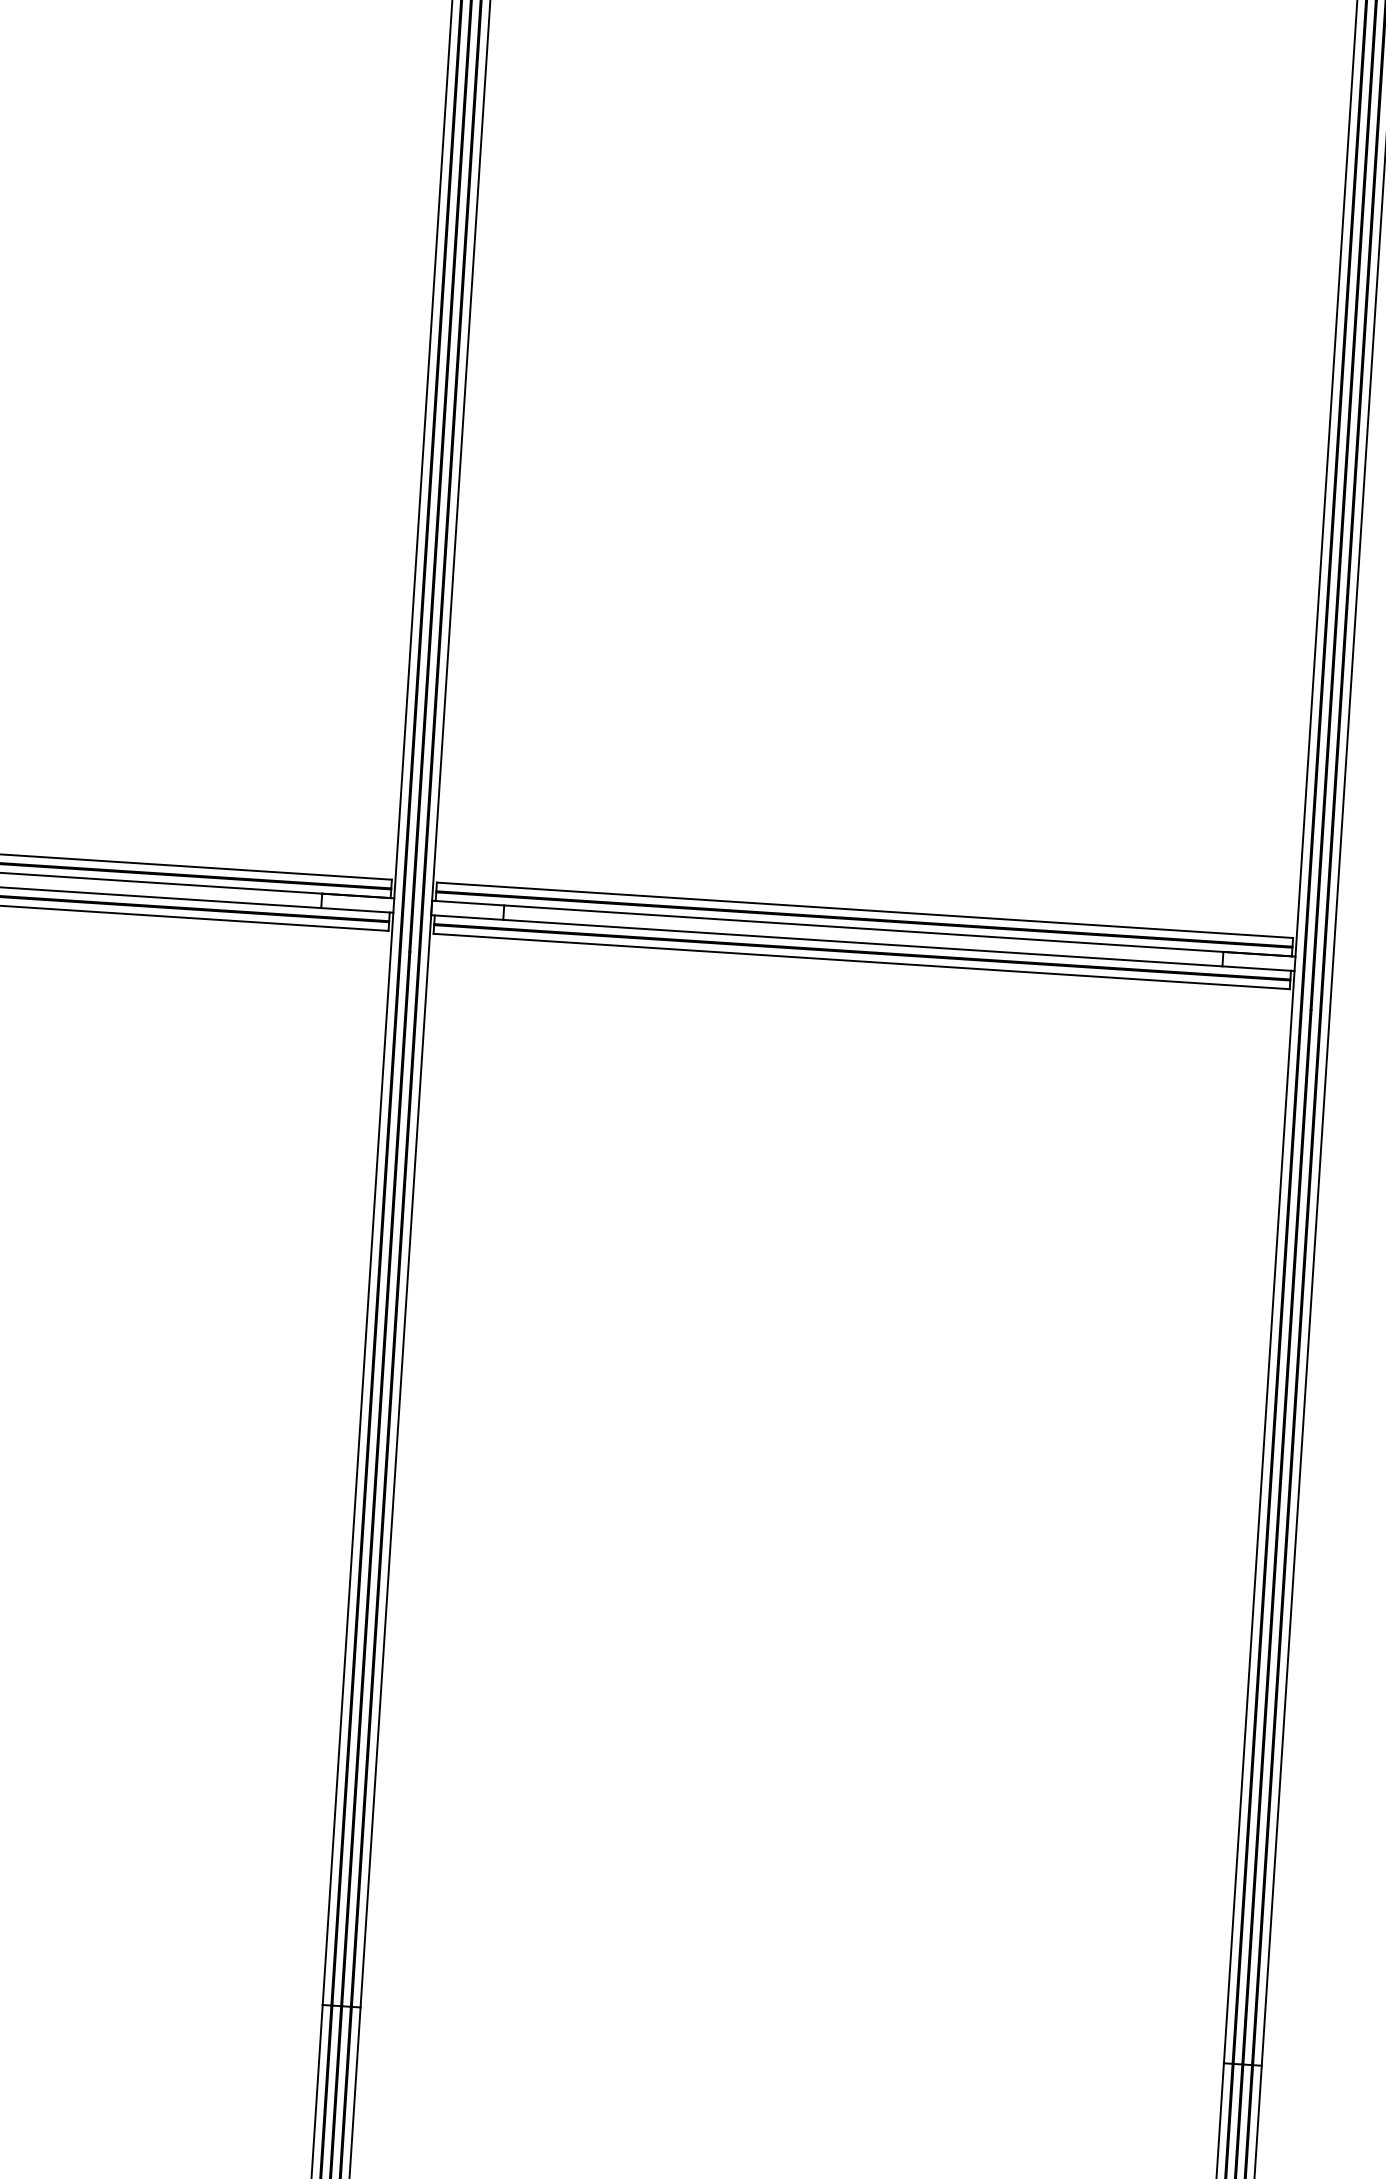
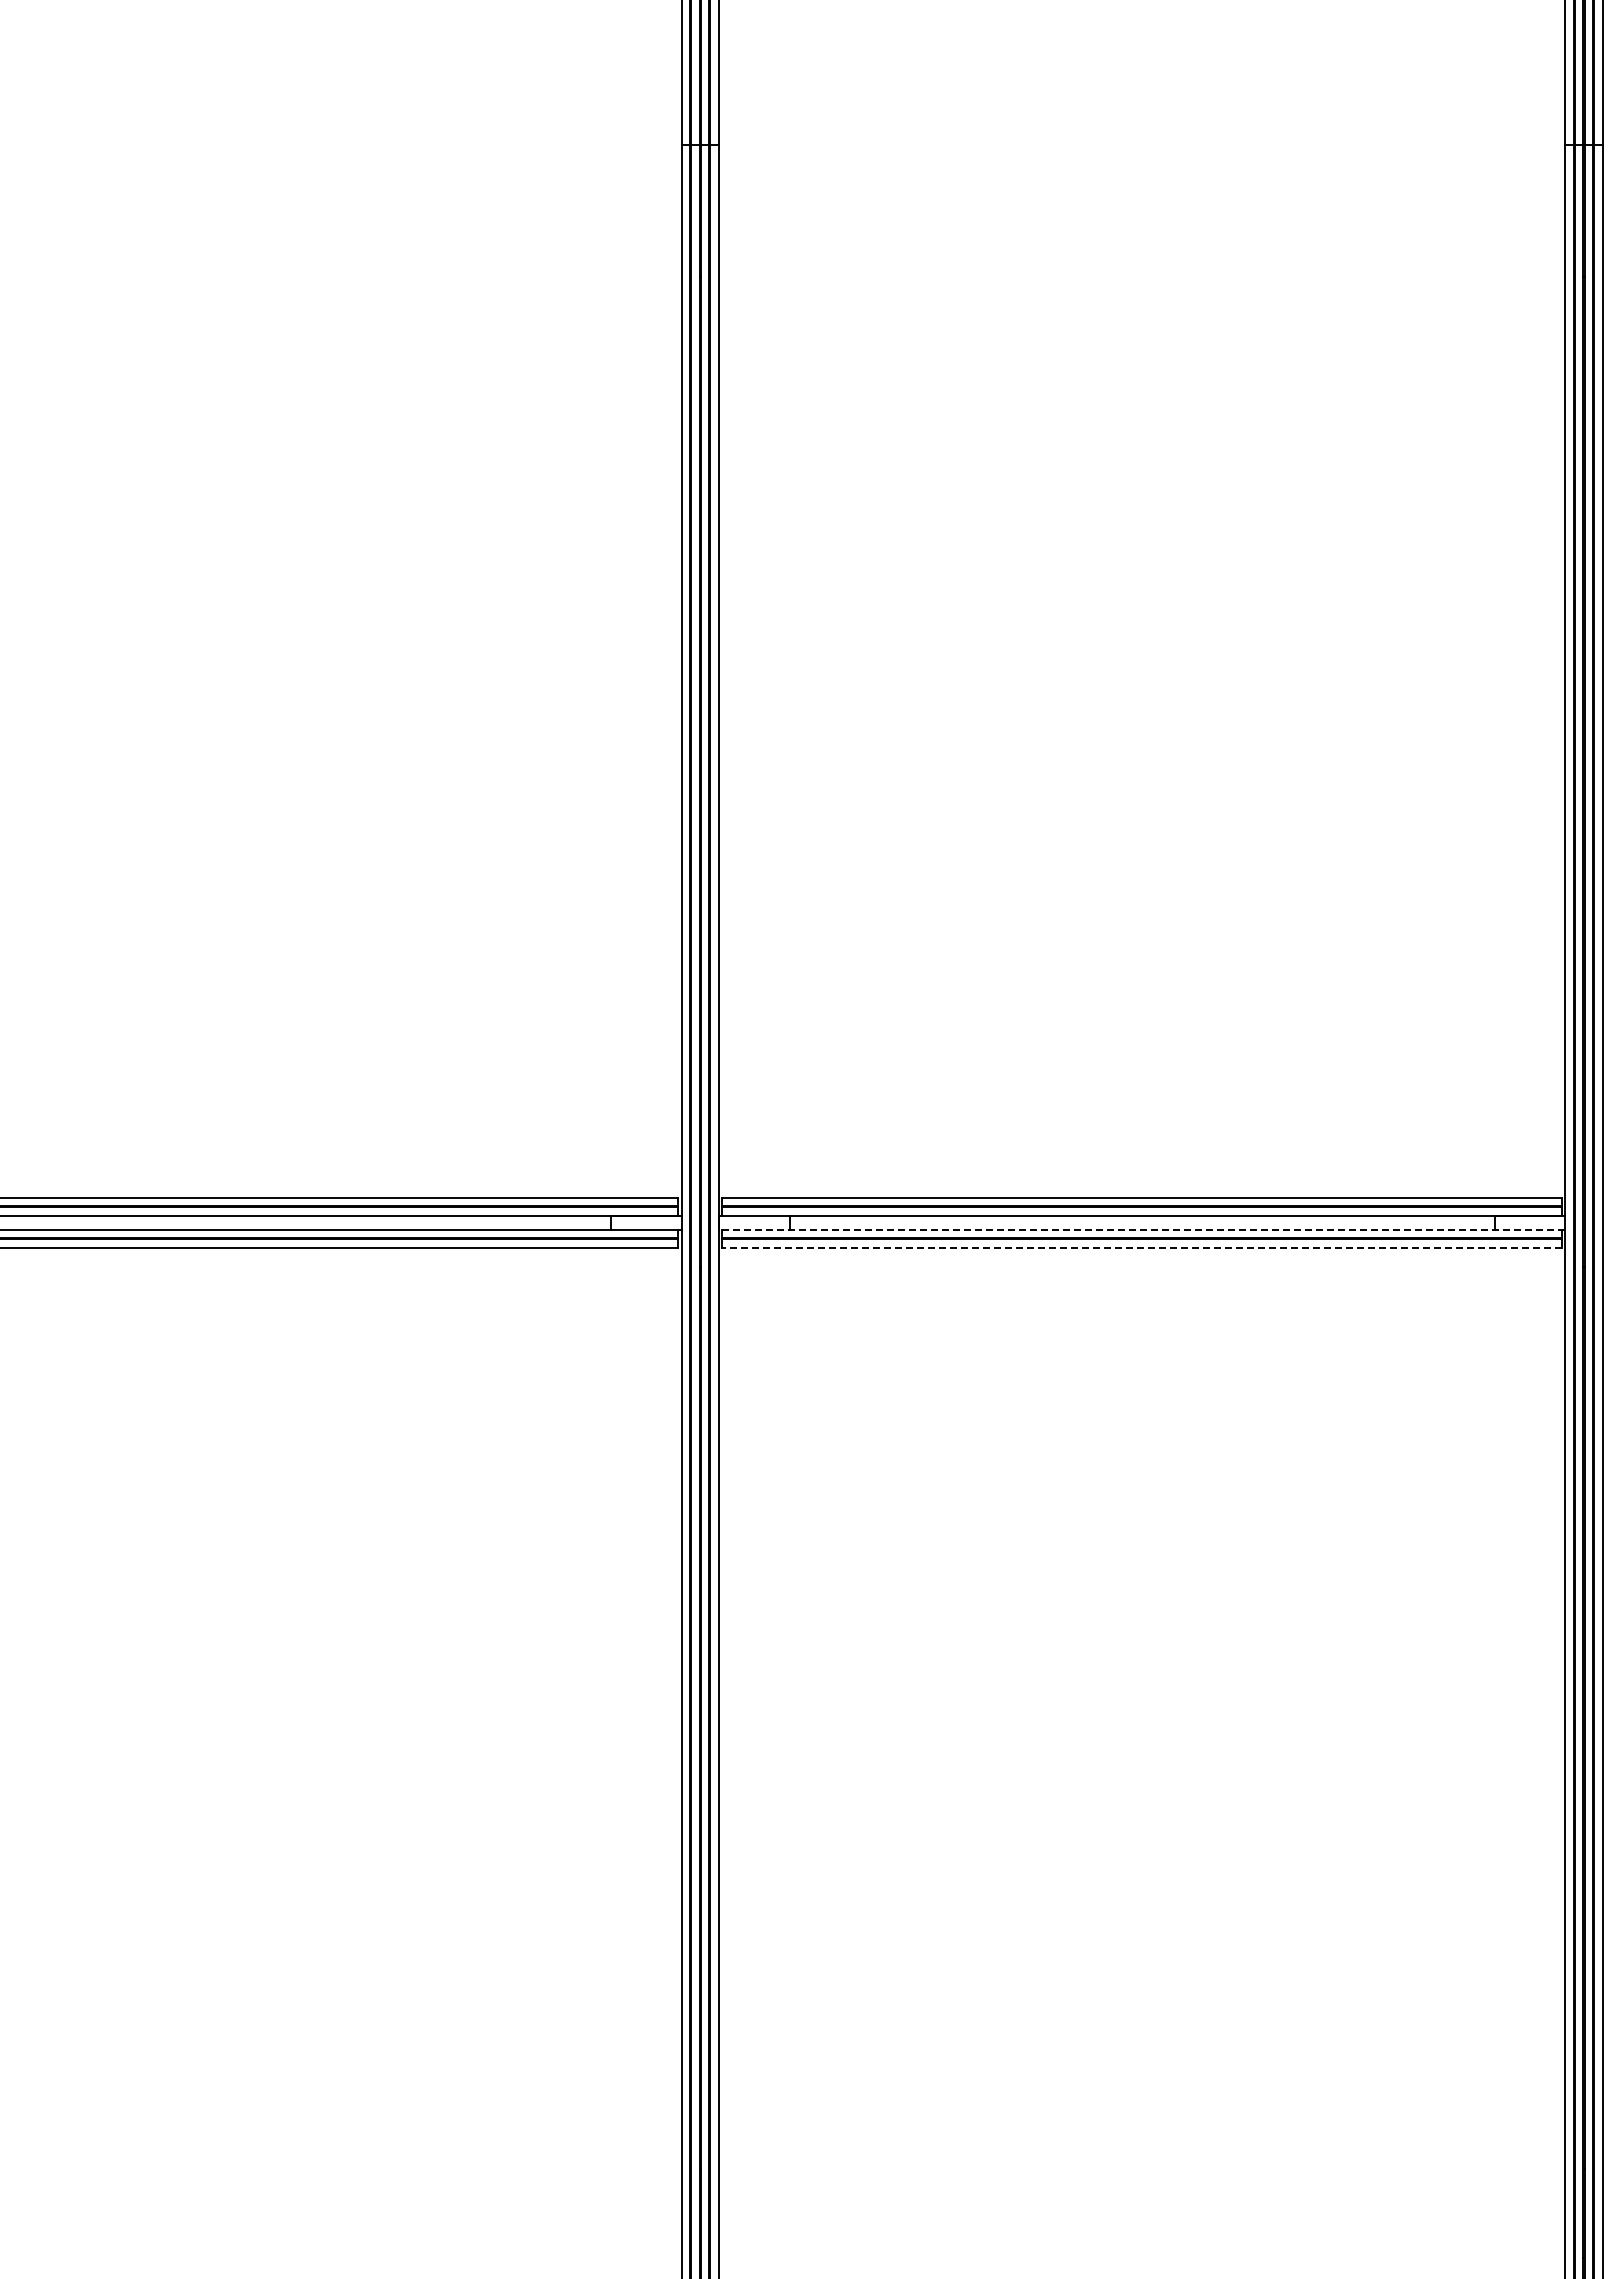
line: (862, 942) -> (1141, 1229), solid -> dashed
line: (862, 961) -> (1142, 1247), solid -> dashed

